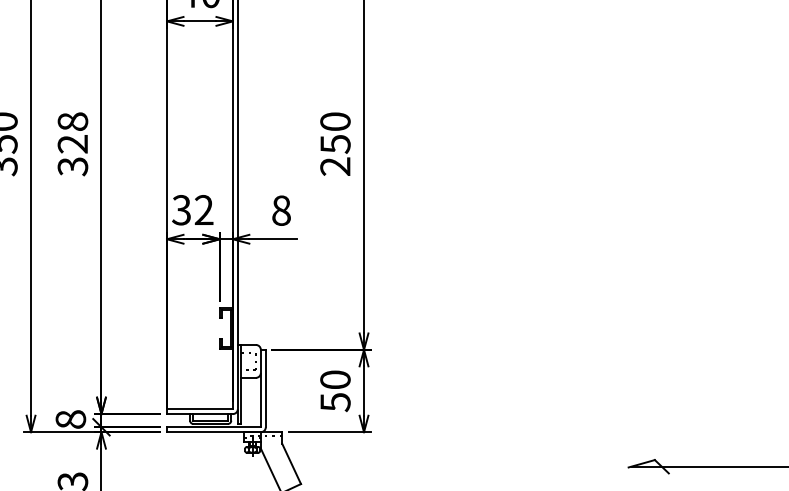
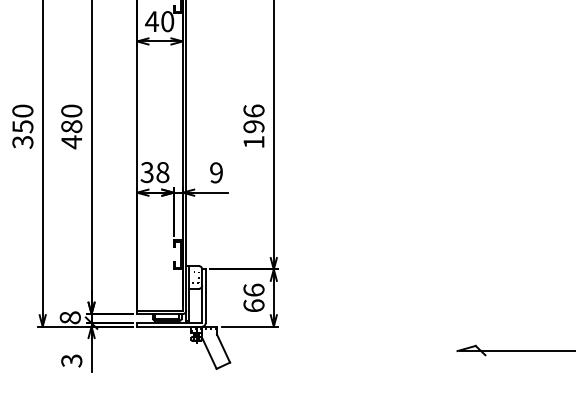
text: (72, 143) -> (71, 126), 328 -> 480
text: (334, 143) -> (253, 126), 250 -> 196
text: (203, 210) -> (162, 172), 32 -> 38
text: (281, 210) -> (216, 172), 8 -> 9
text: (334, 390) -> (253, 297), 50 -> 66

